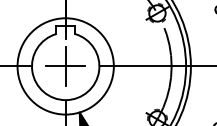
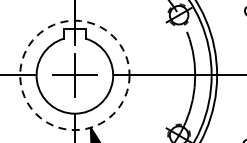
circle: (65, 66) -> (74, 75), solid -> dashed

